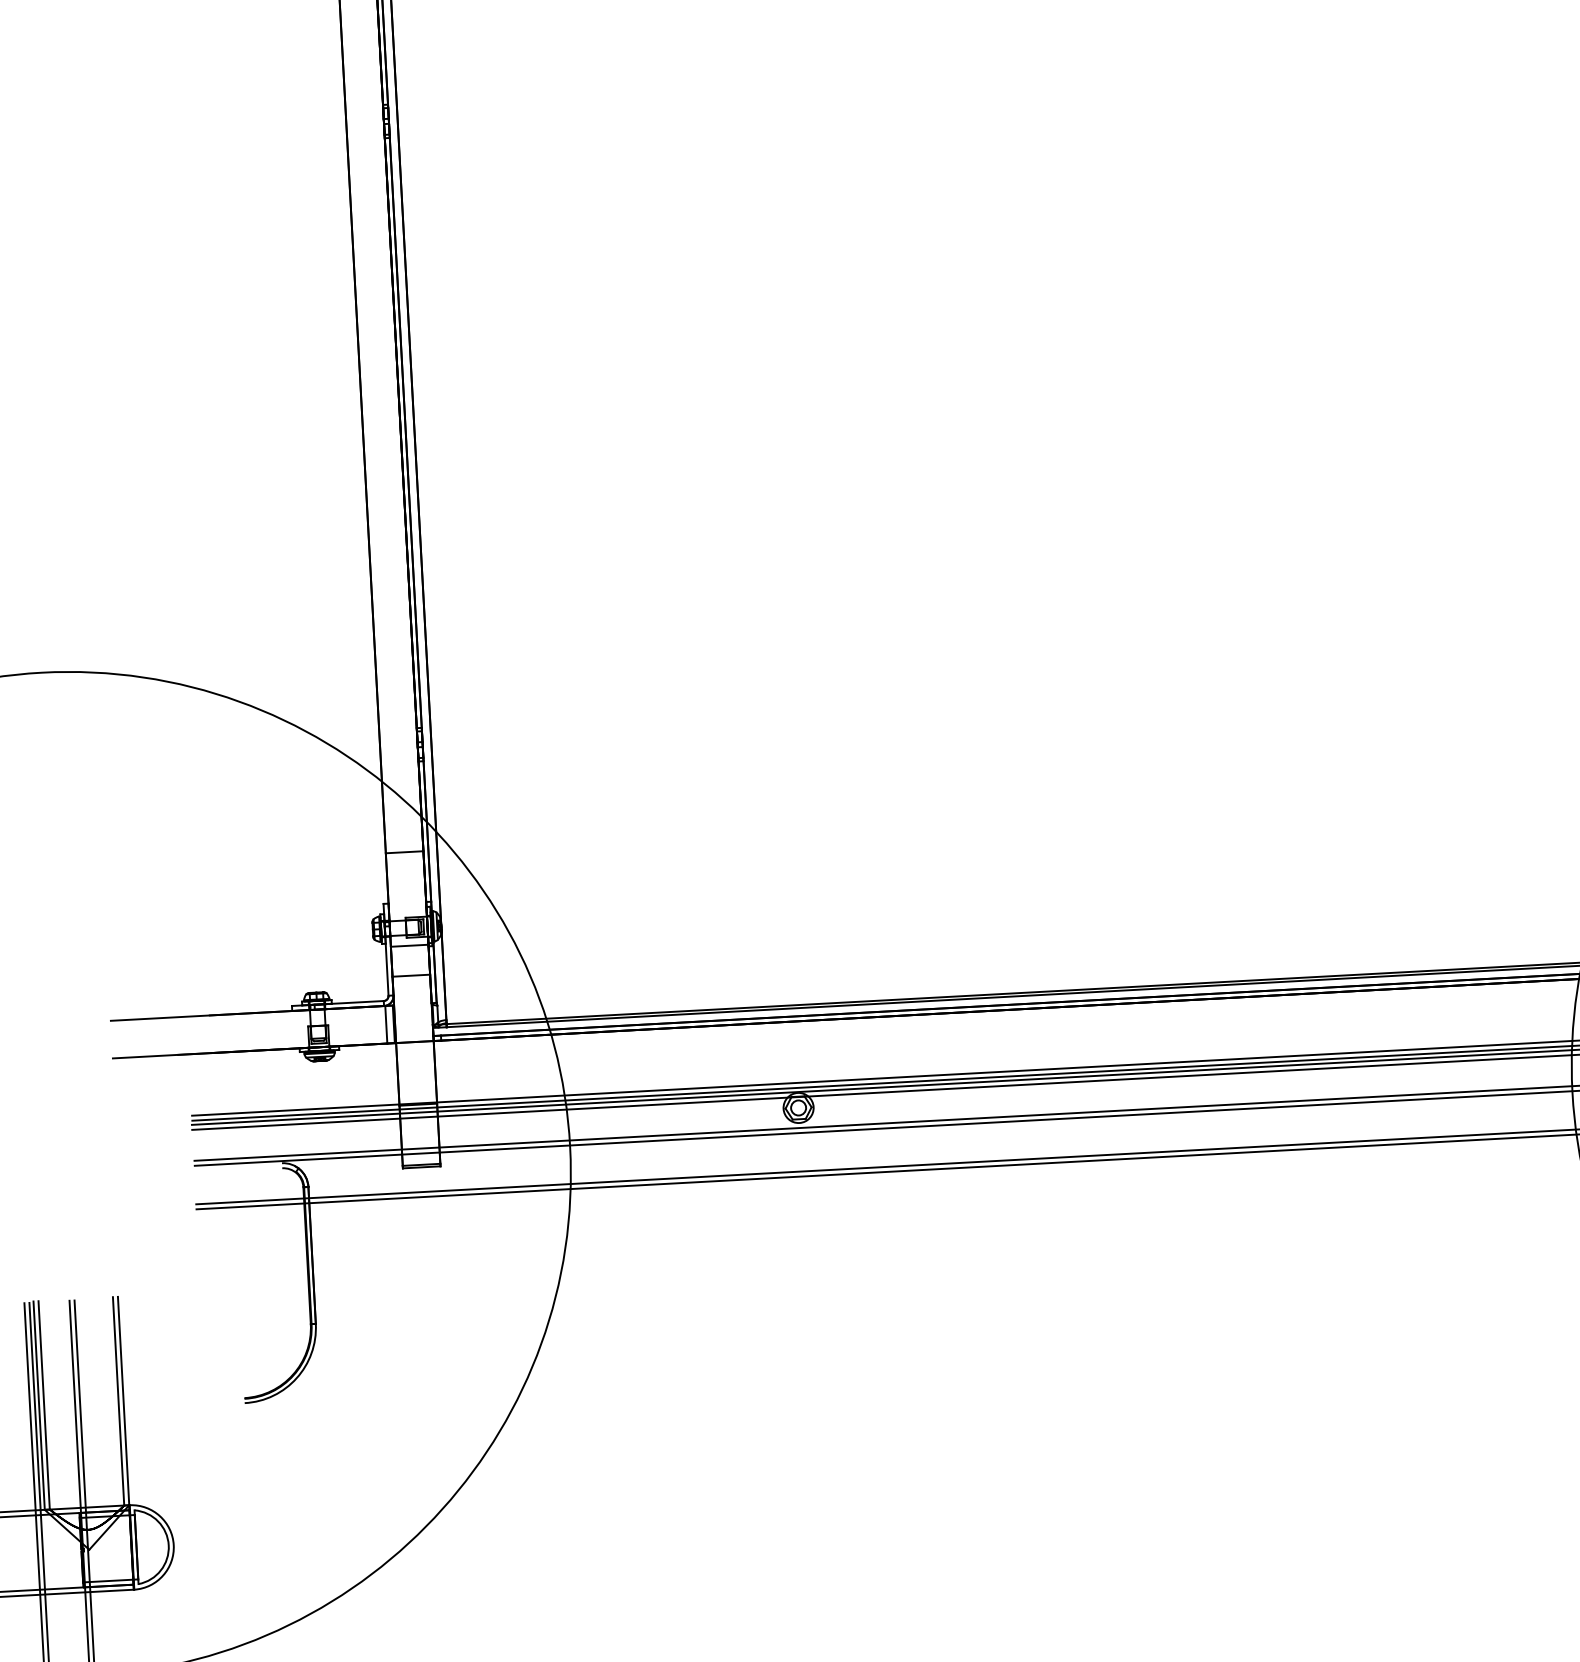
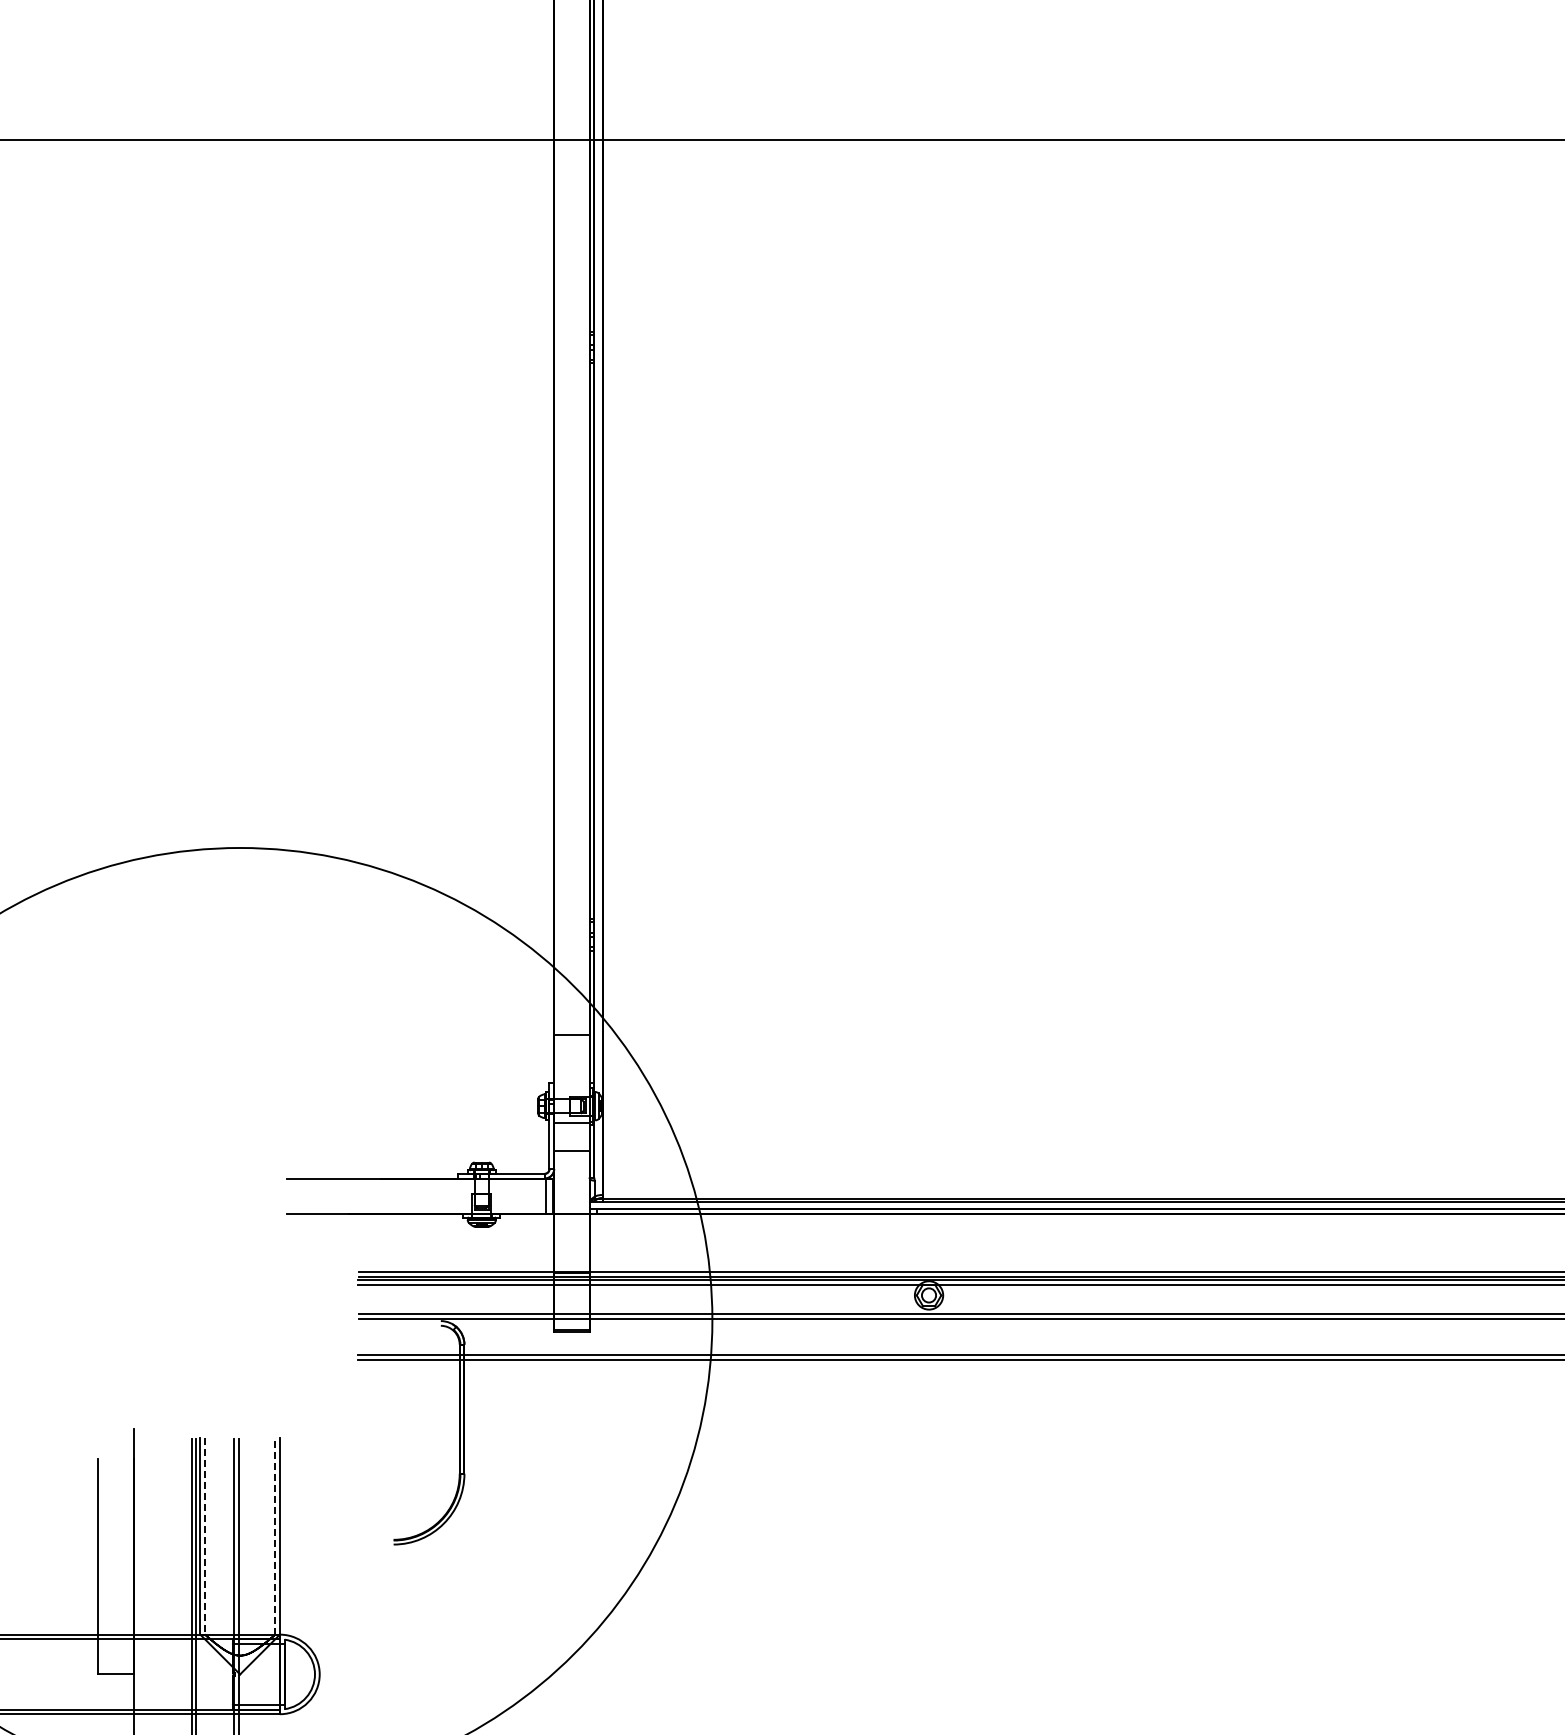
line: (118, 1400) -> (275, 1535), solid -> dashed
line: (44, 1405) -> (205, 1536), solid -> dashed

